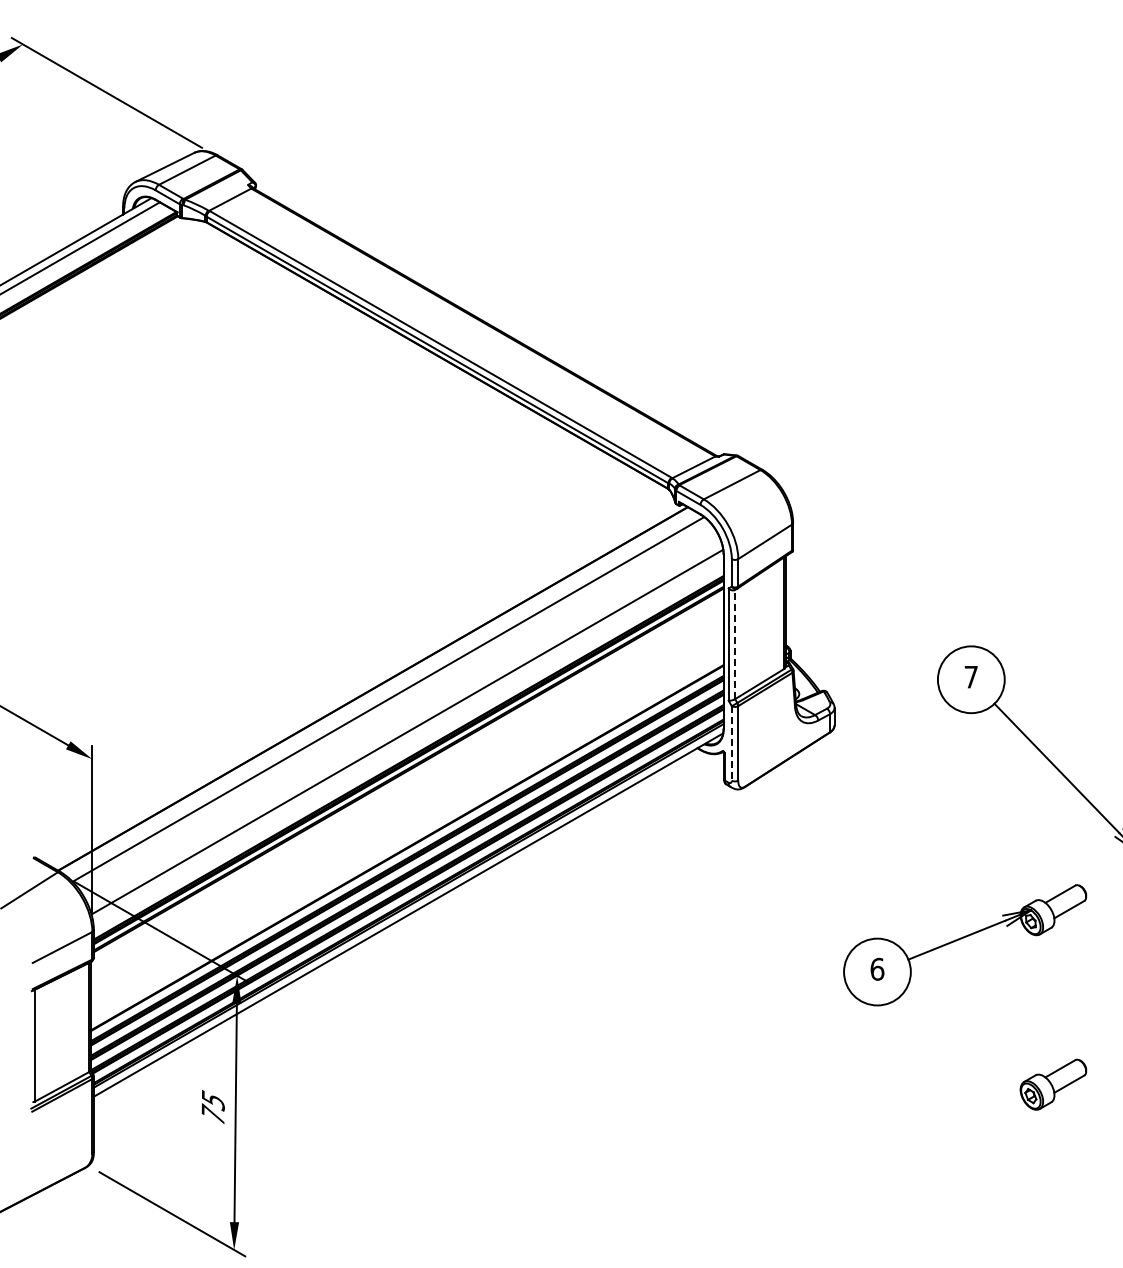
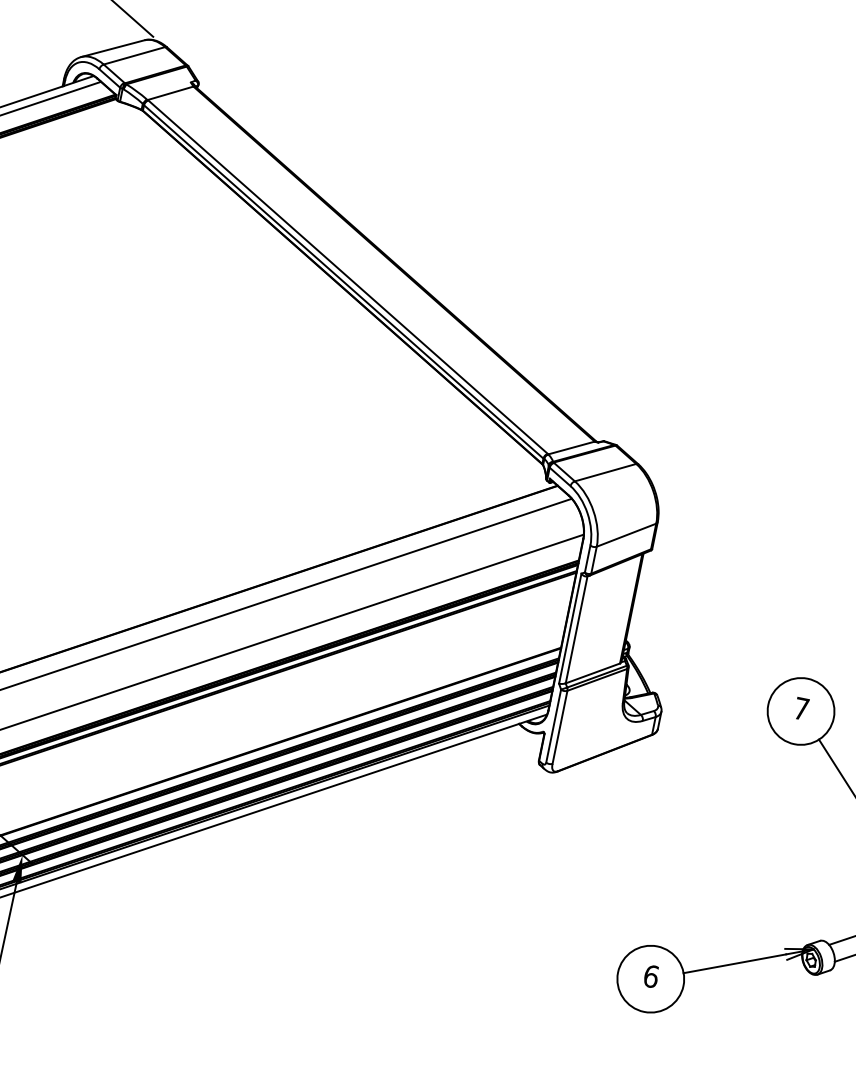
line: (735, 644) -> (576, 629), dashed -> solid
line: (731, 743) -> (553, 726), dashed -> solid

